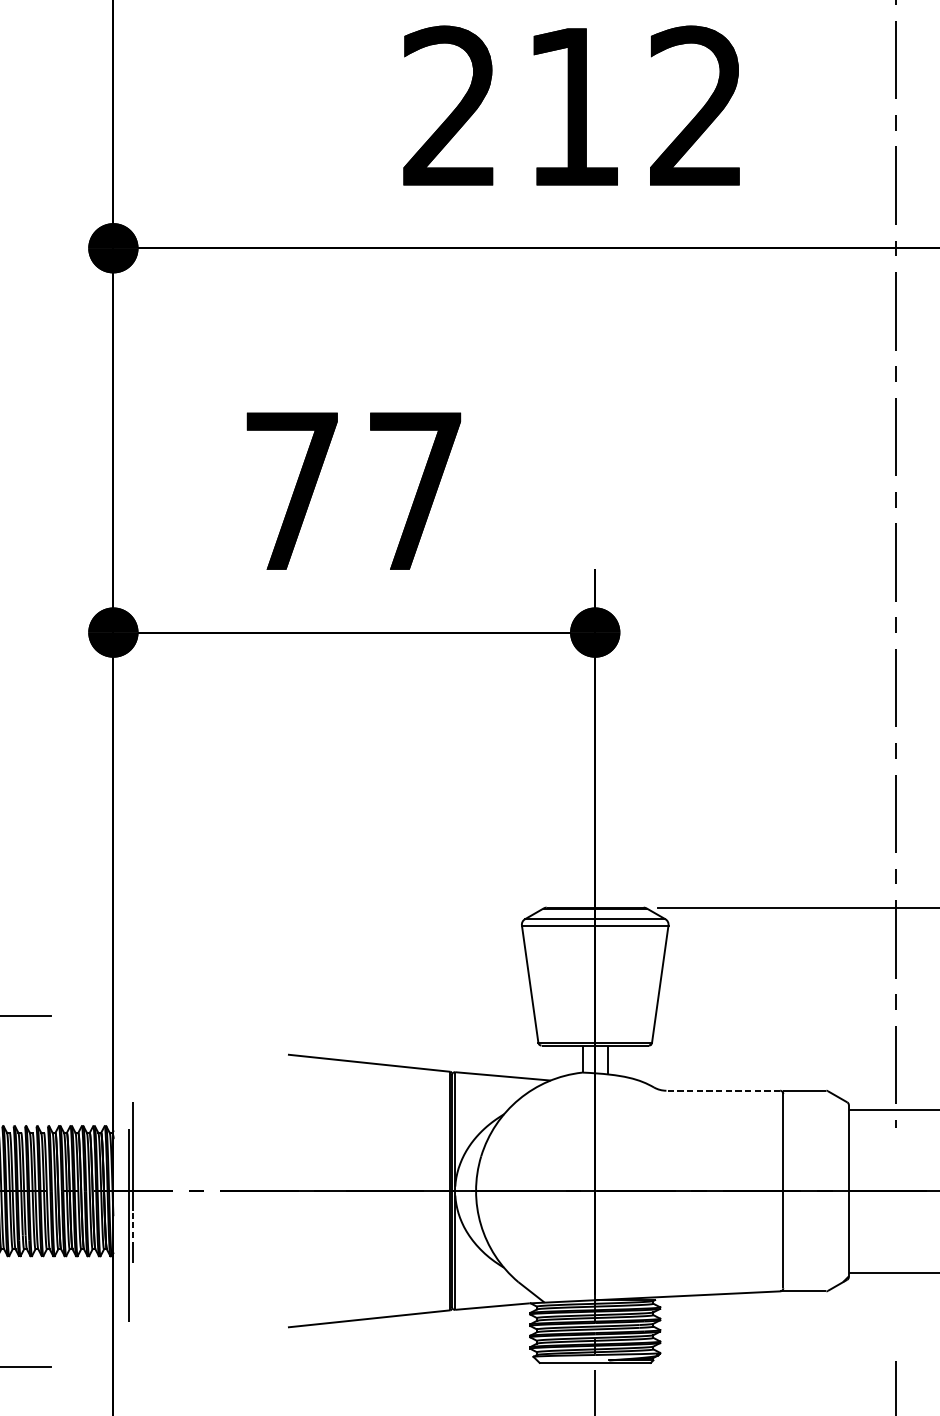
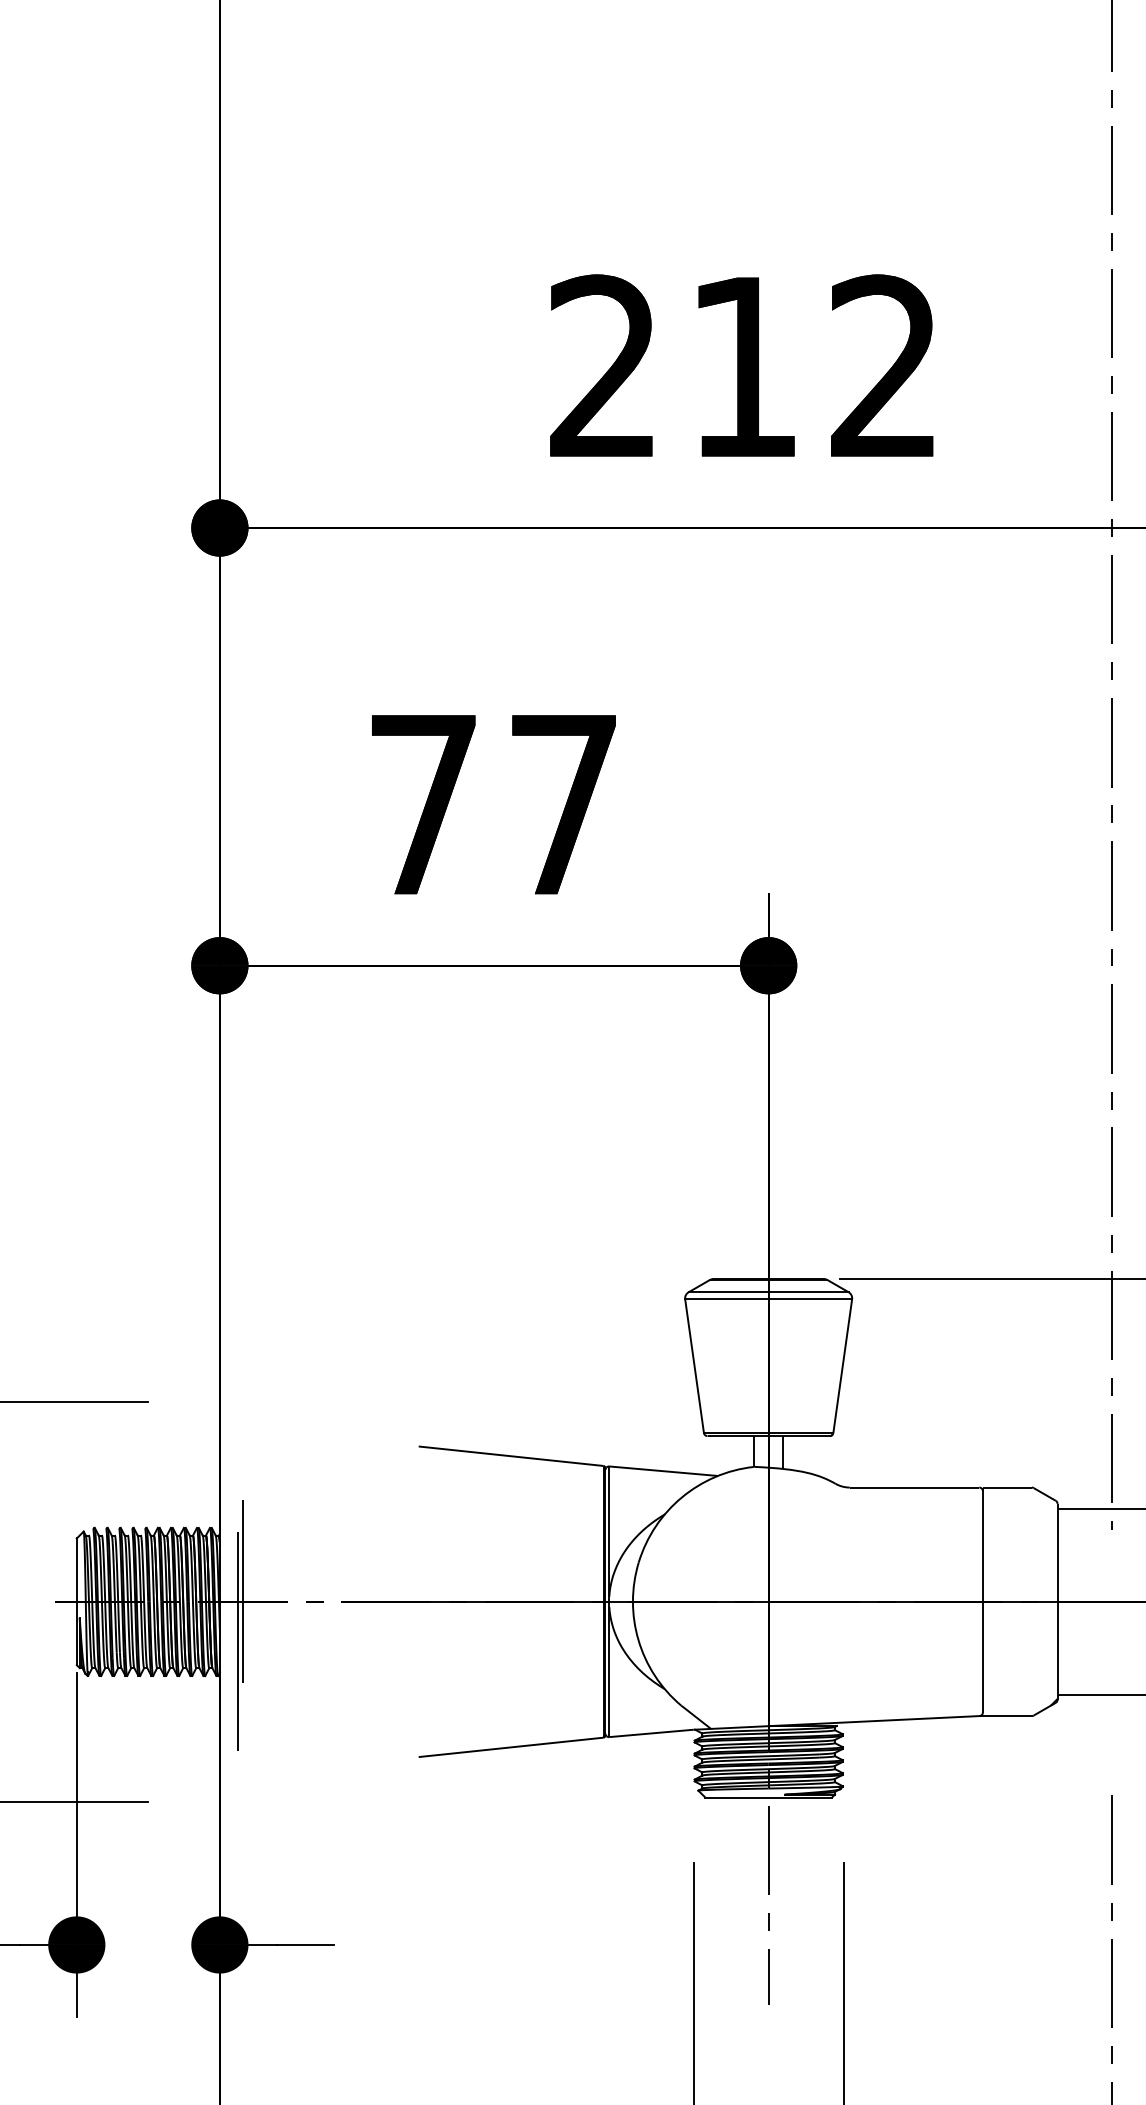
line: (723, 1090) -> (914, 1487), dashed -> solid
line: (133, 1229) -> (242, 1645), dashed -> solid

